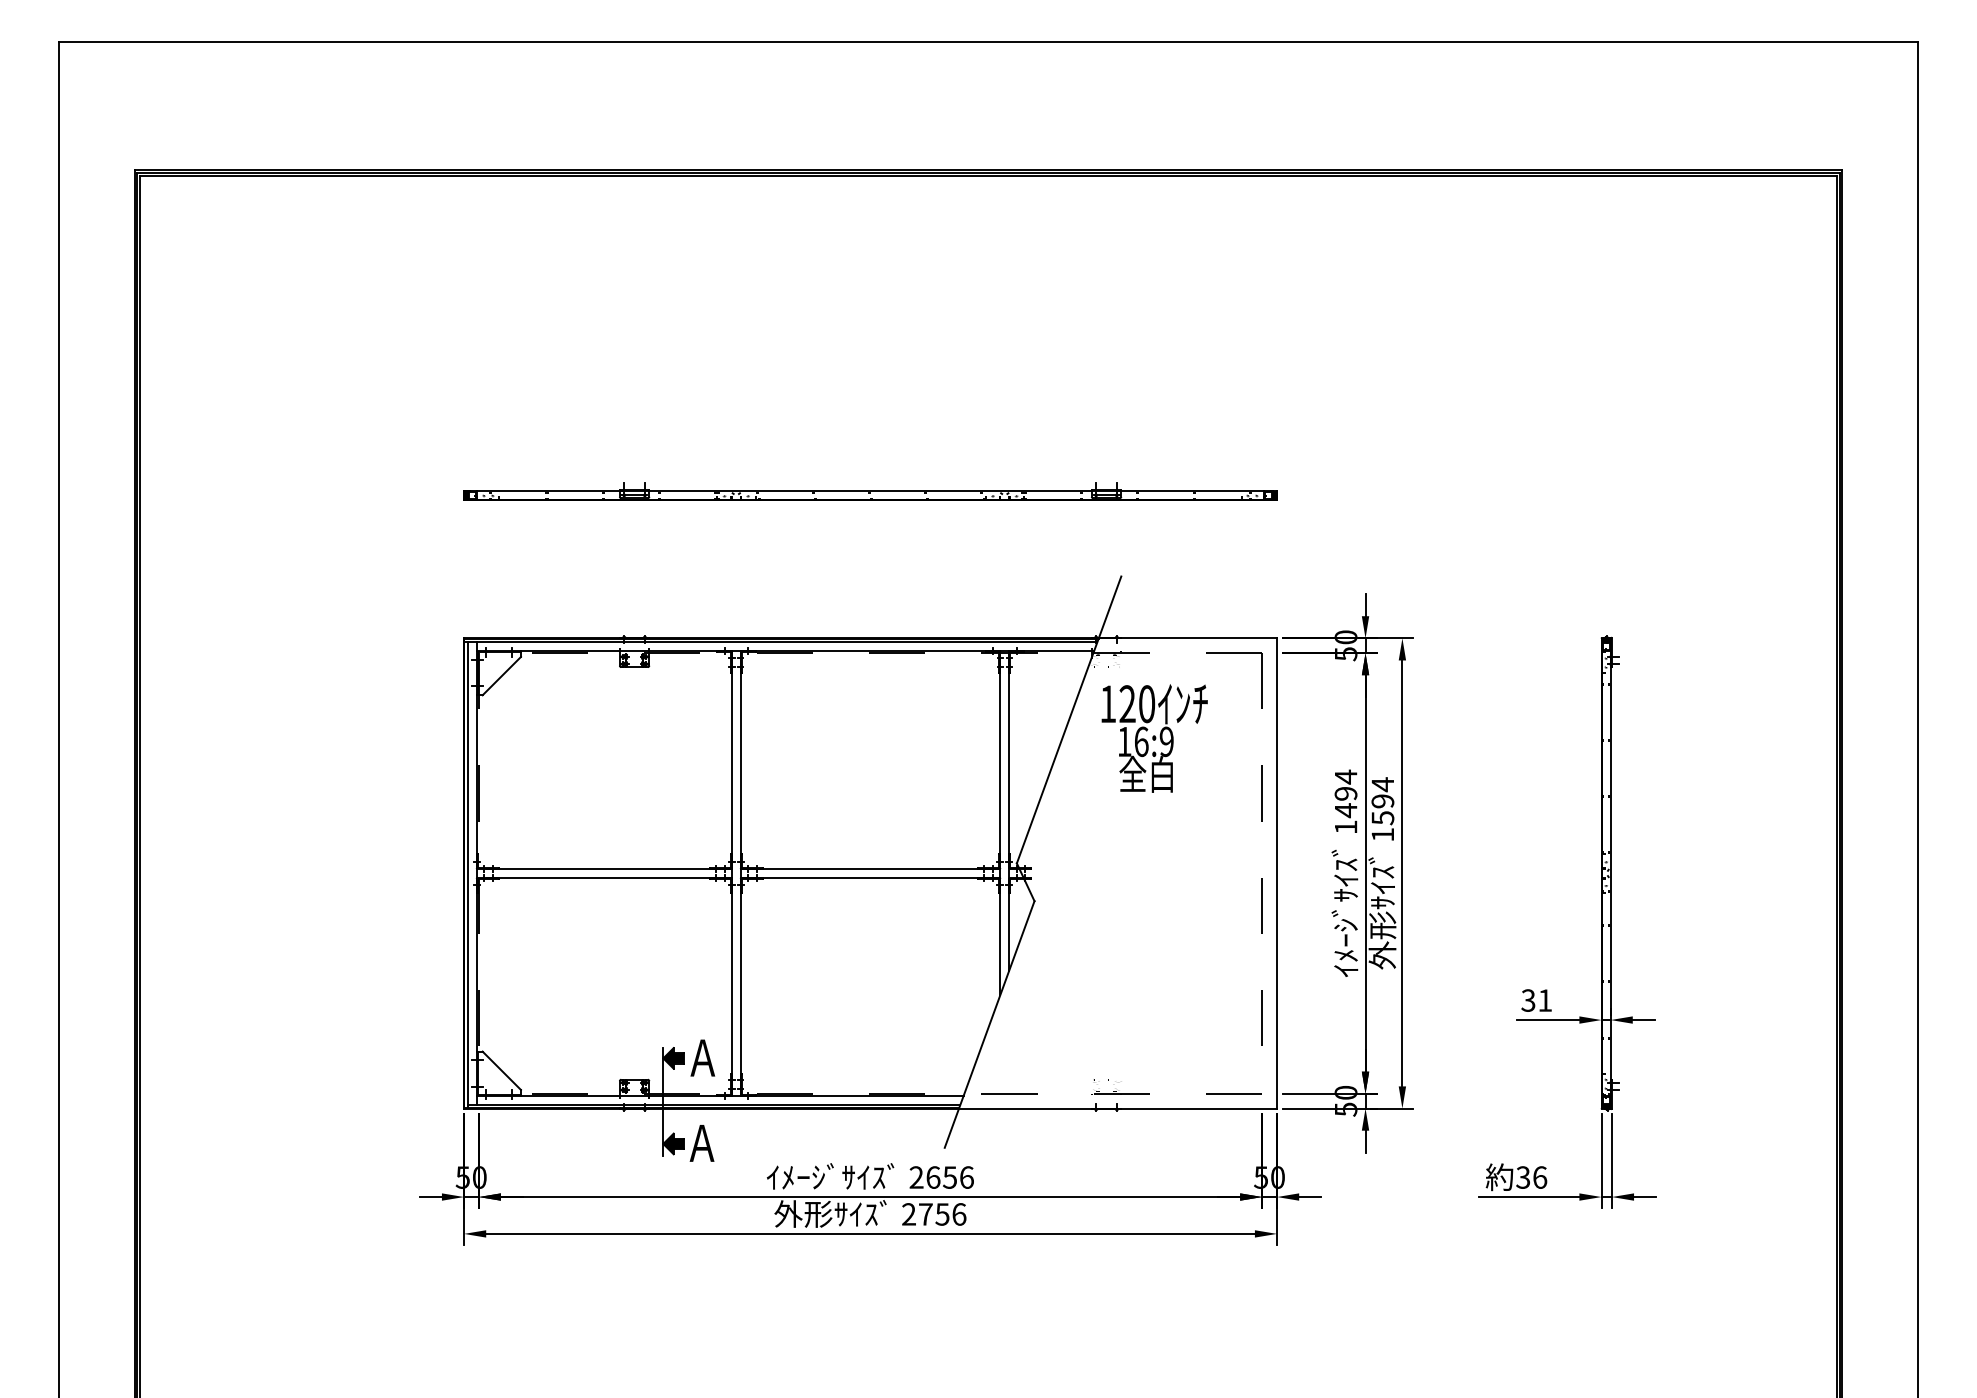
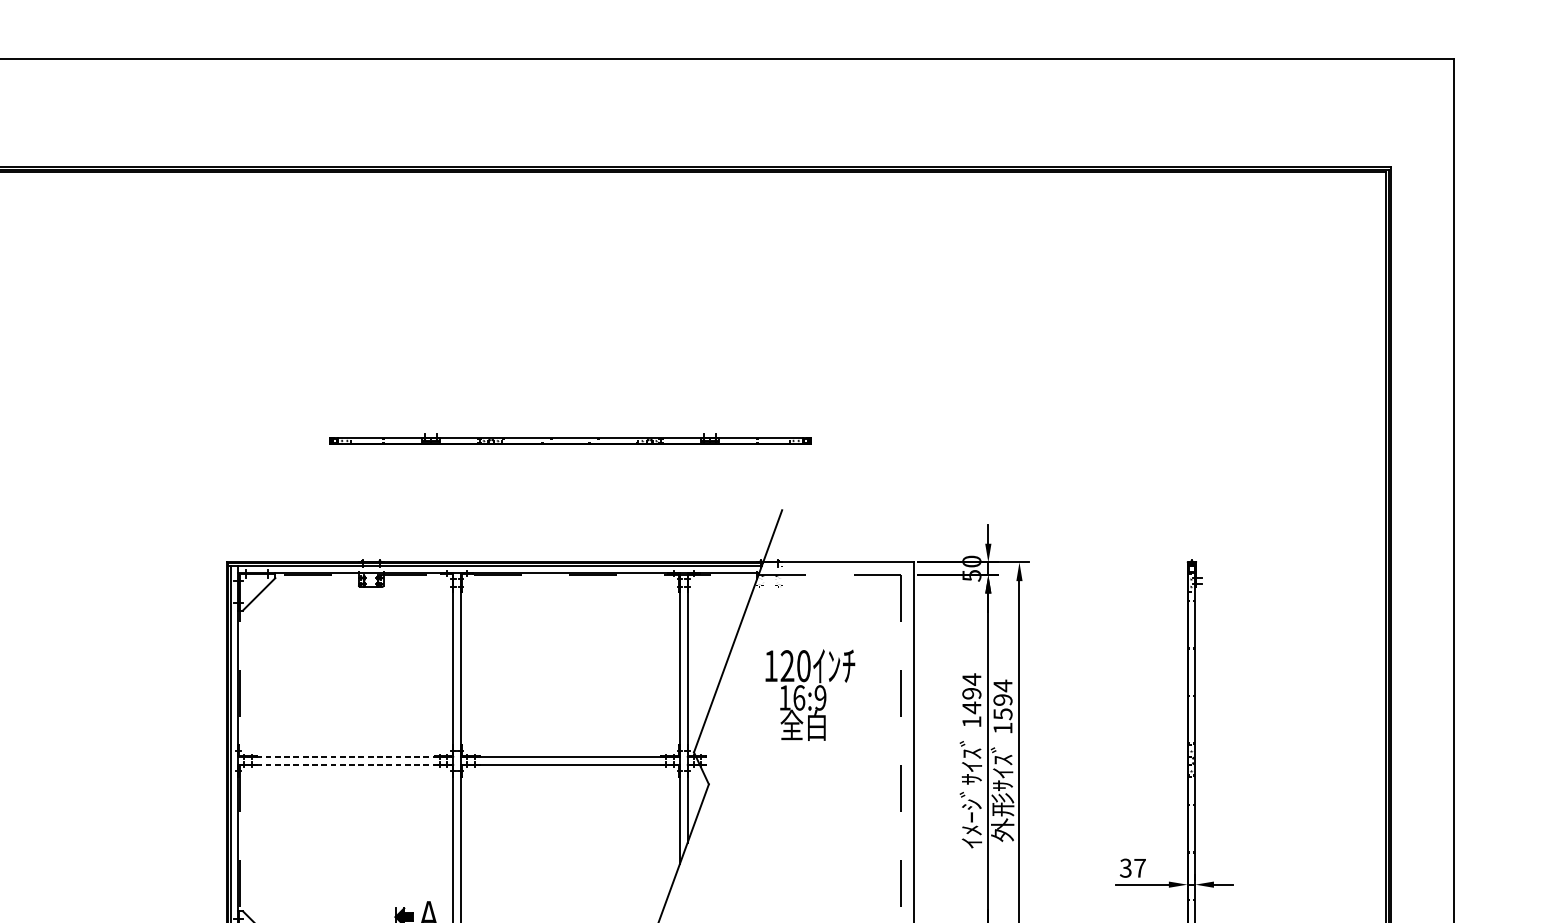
part: (870, 491) -> (570, 438), size x0.7
text: (1154, 738) -> (810, 695), moved
line: (610, 869) -> (350, 757), solid -> dashed
line: (610, 877) -> (350, 764), solid -> dashed
text: (1545, 1000) -> (1140, 868), 31 -> 37

